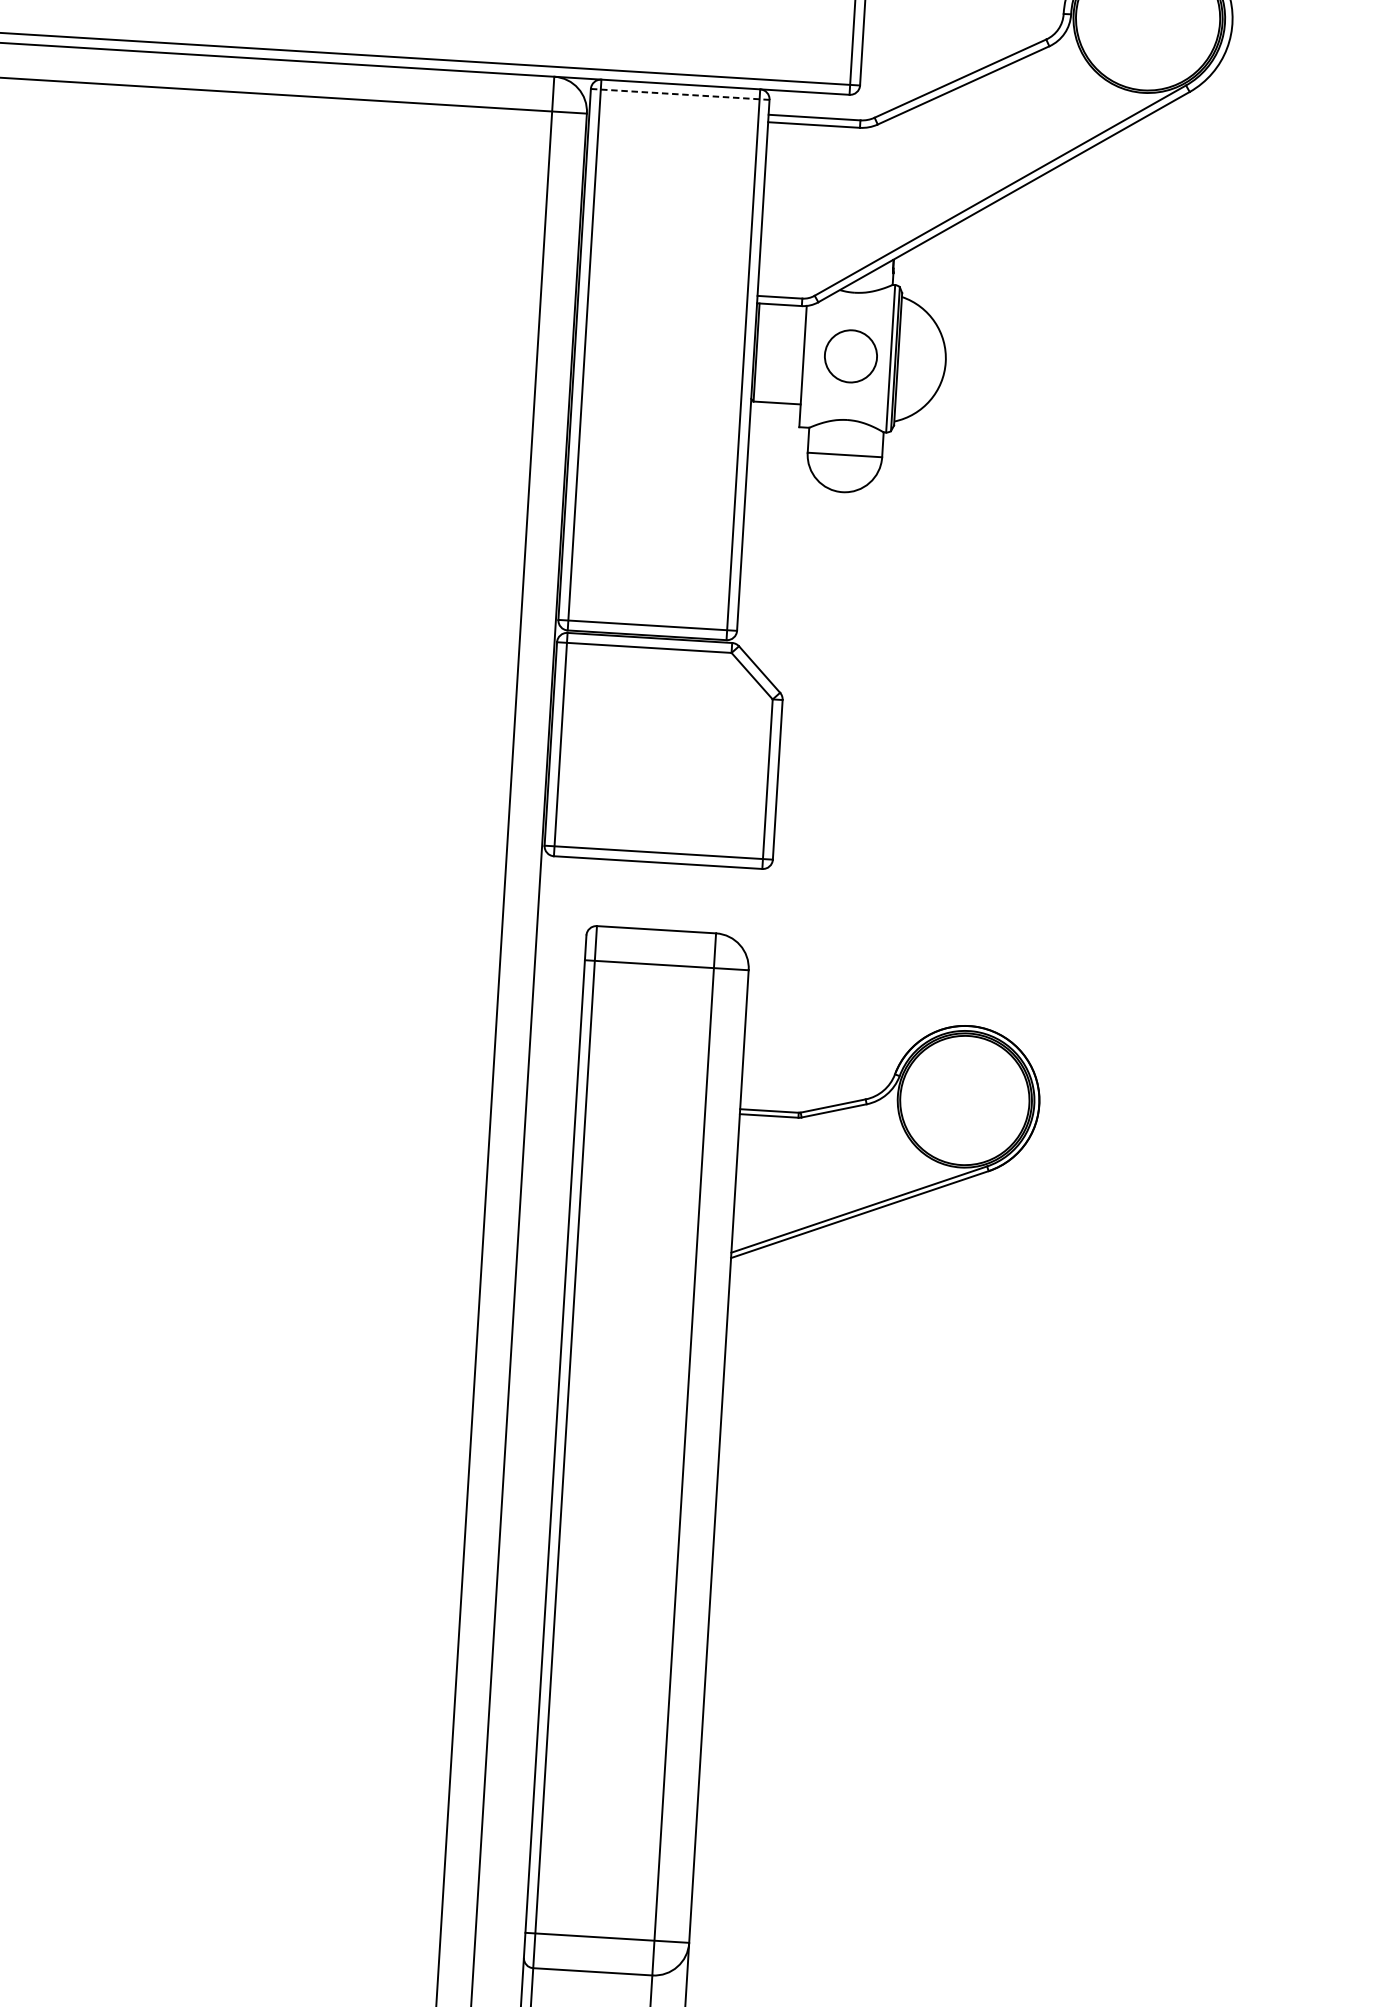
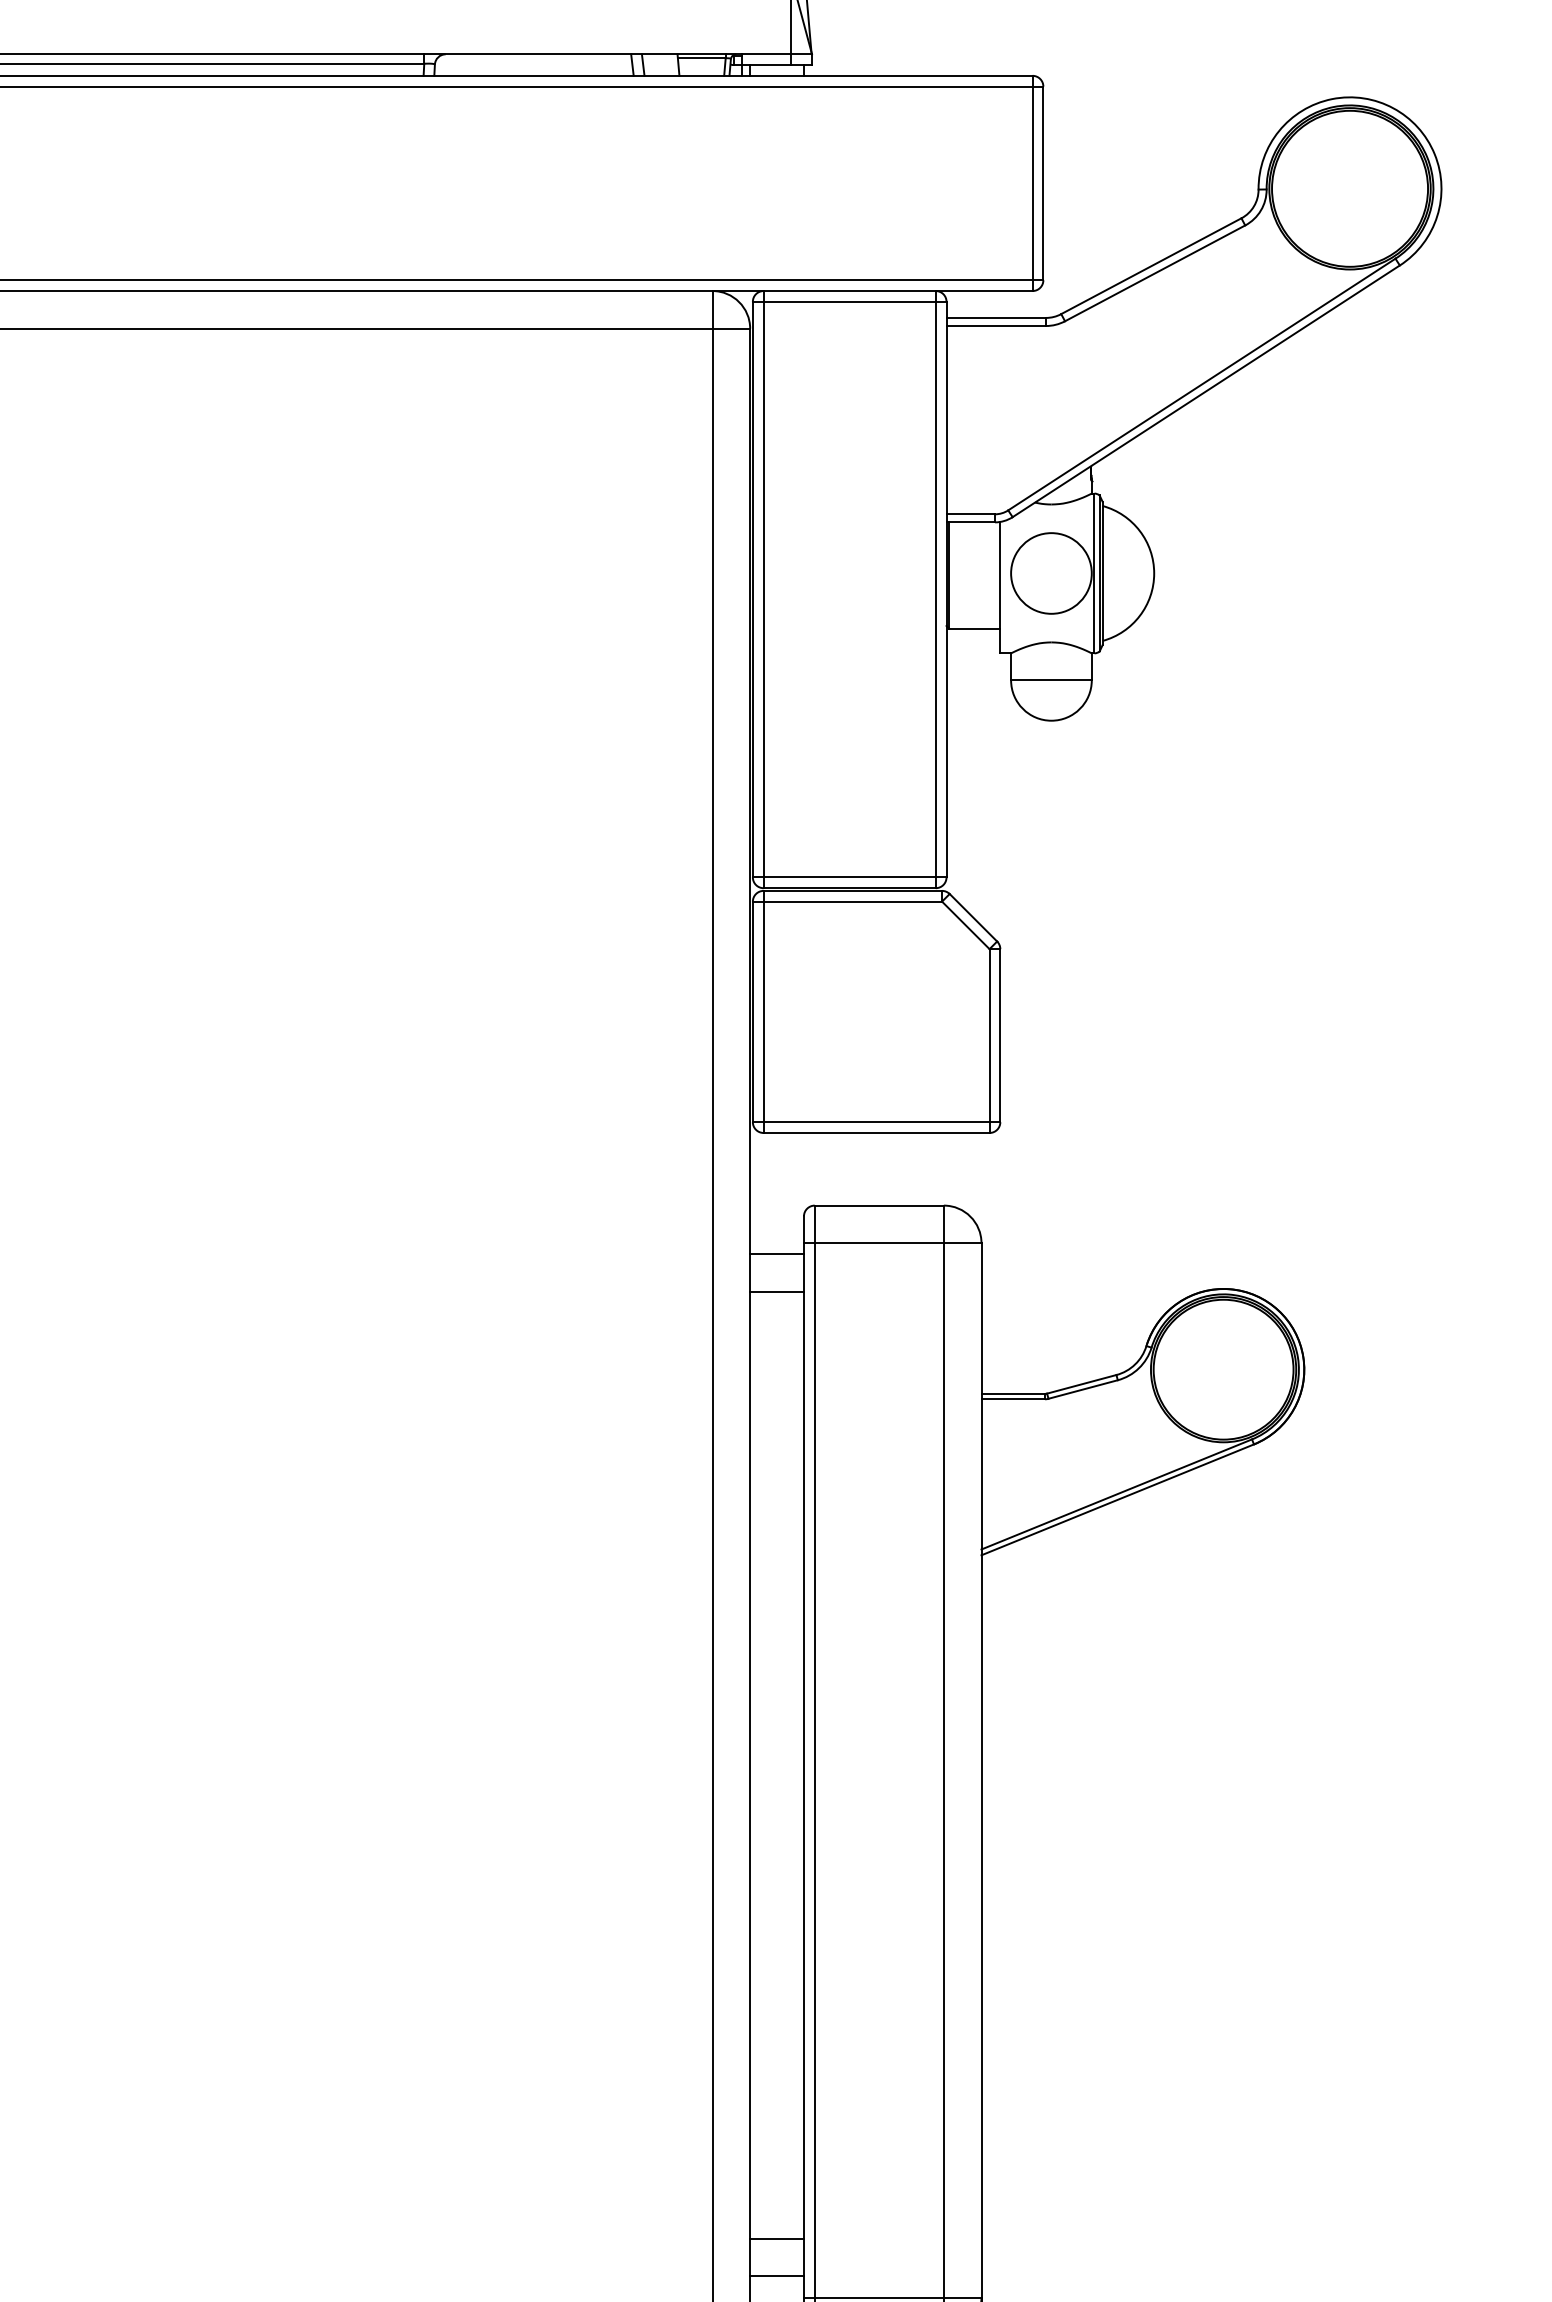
line: (680, 94) -> (849, 301), dashed -> solid
circle: (851, 356) -> (1051, 573), size x1.43
line: (558, 969) -> (776, 1254), added
line: (556, 1003) -> (776, 1291), added
line: (503, 1876) -> (776, 2238), added
line: (501, 1911) -> (776, 2276), added

